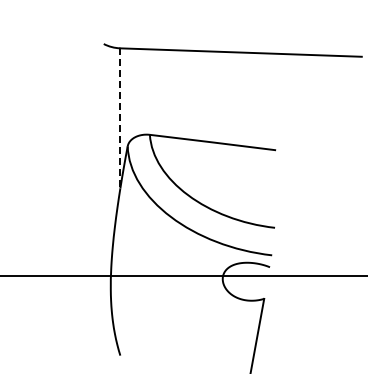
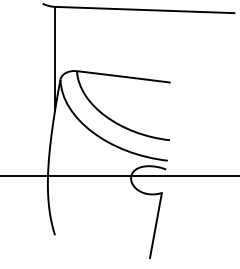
line: (120, 118) -> (55, 59), dashed -> solid

